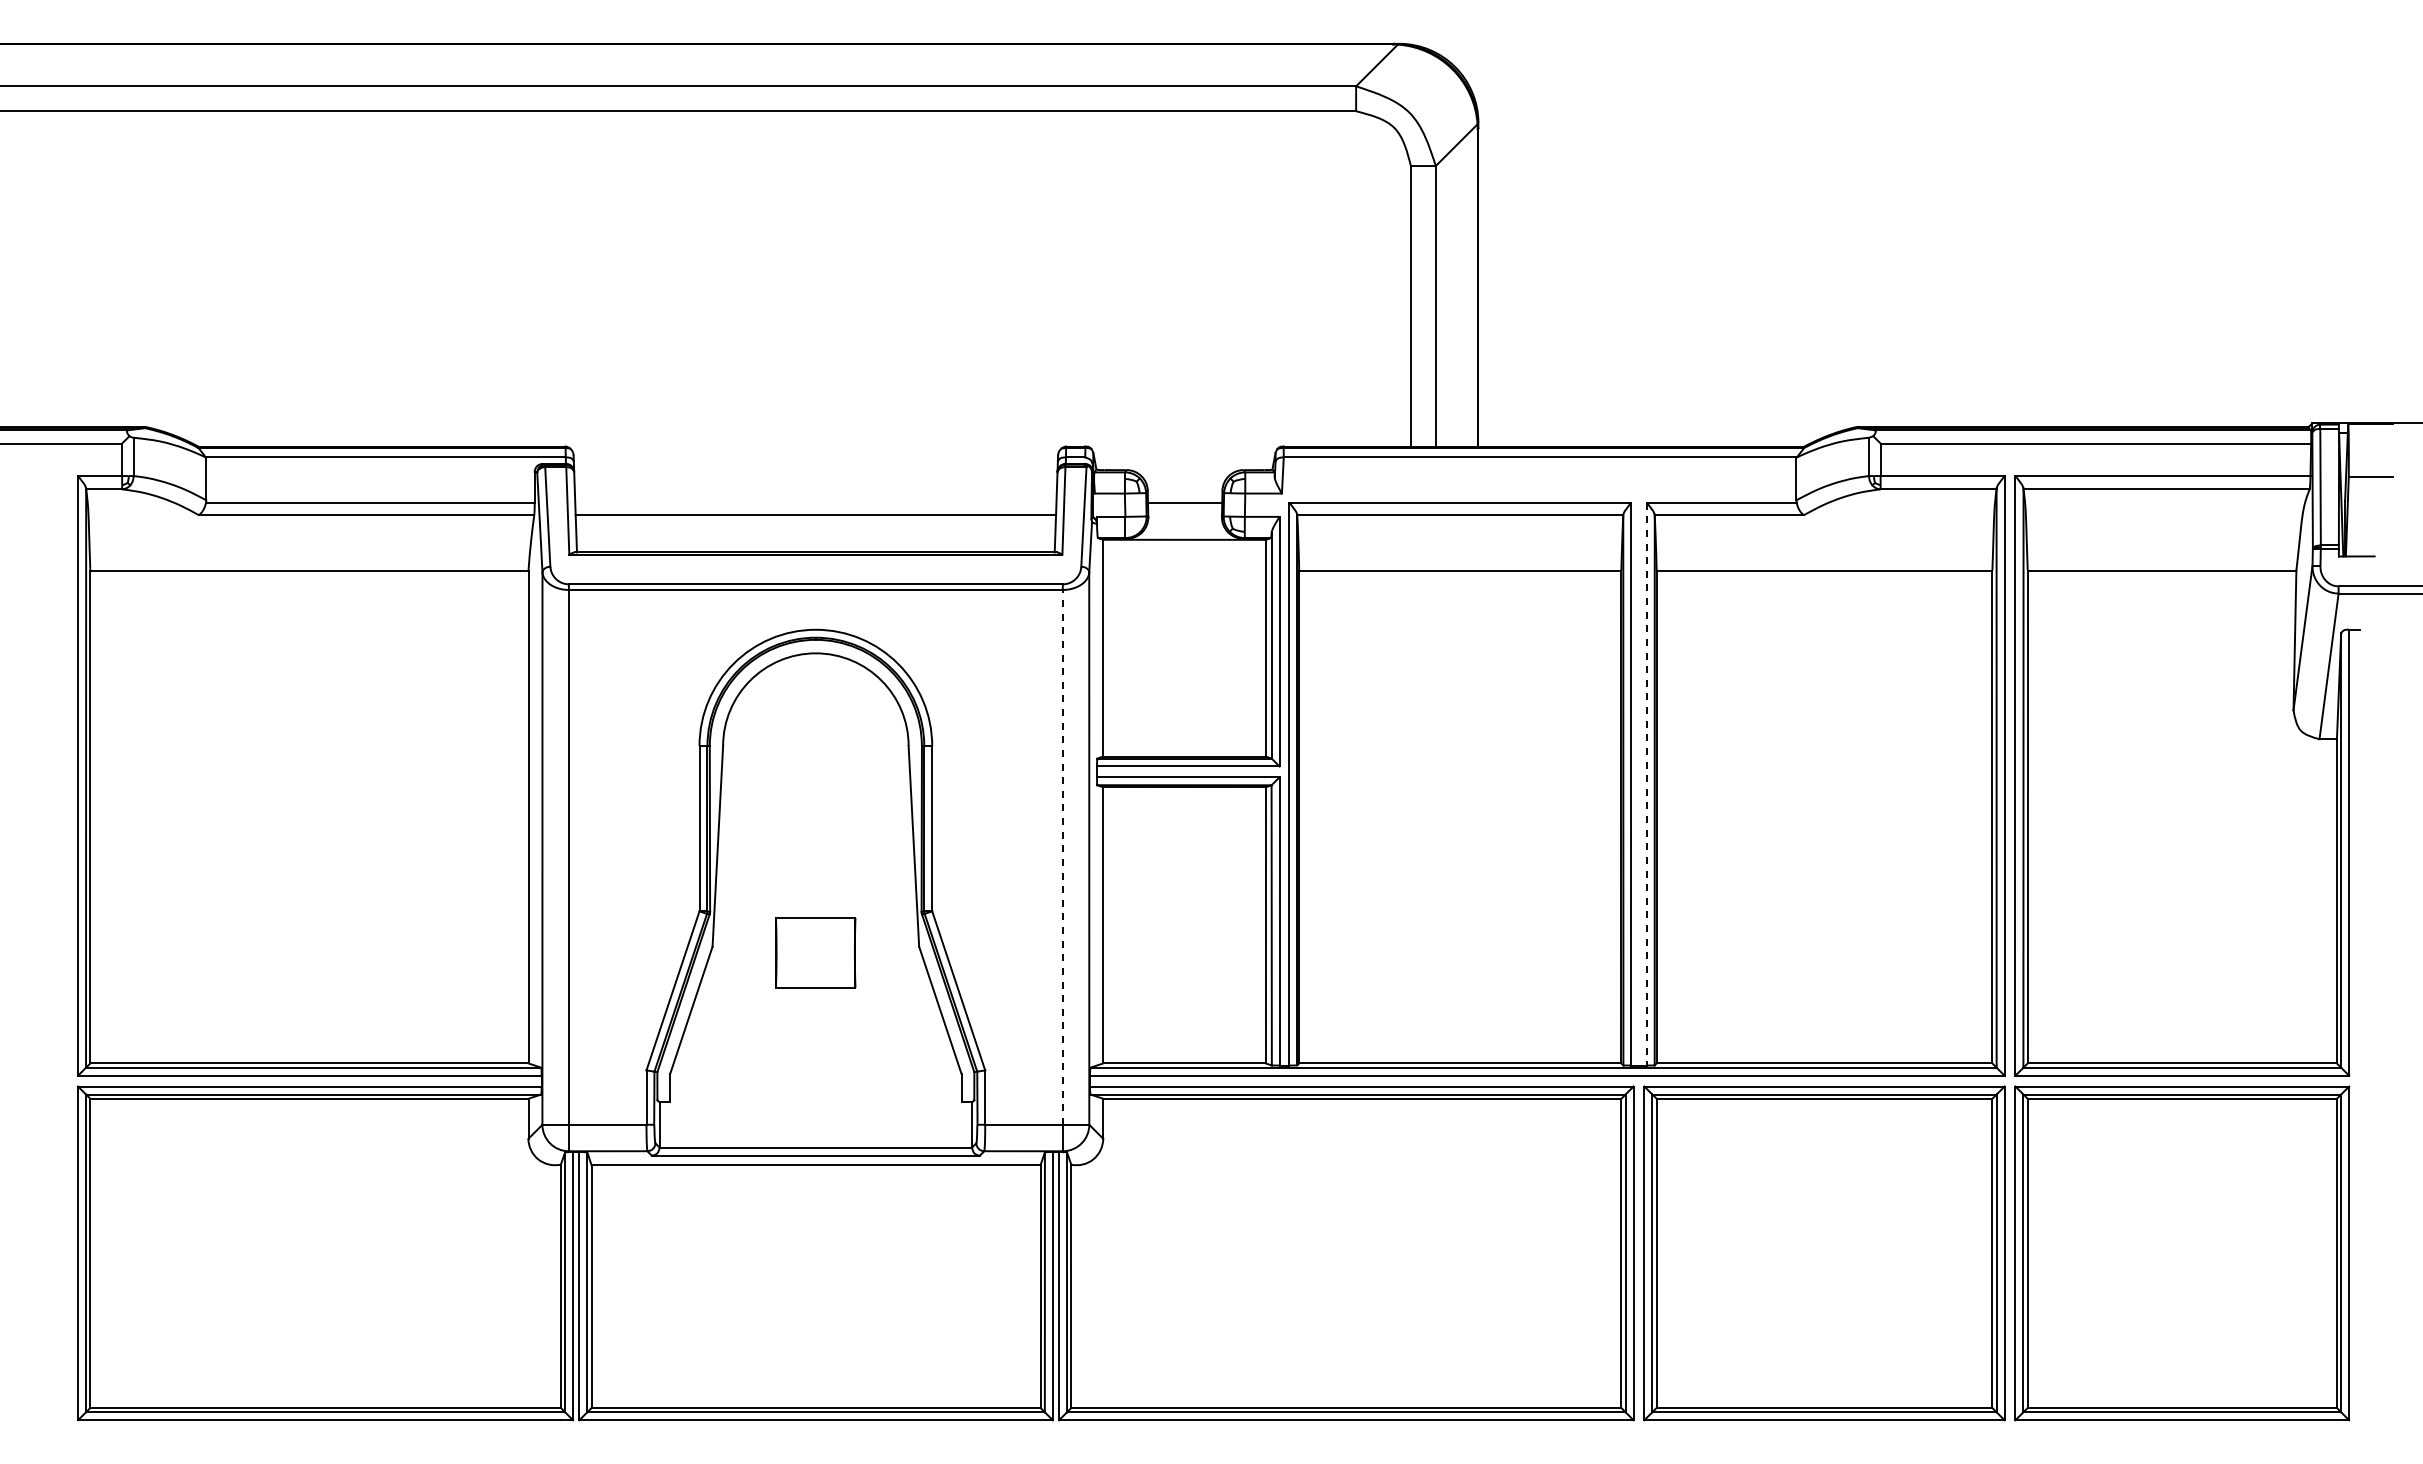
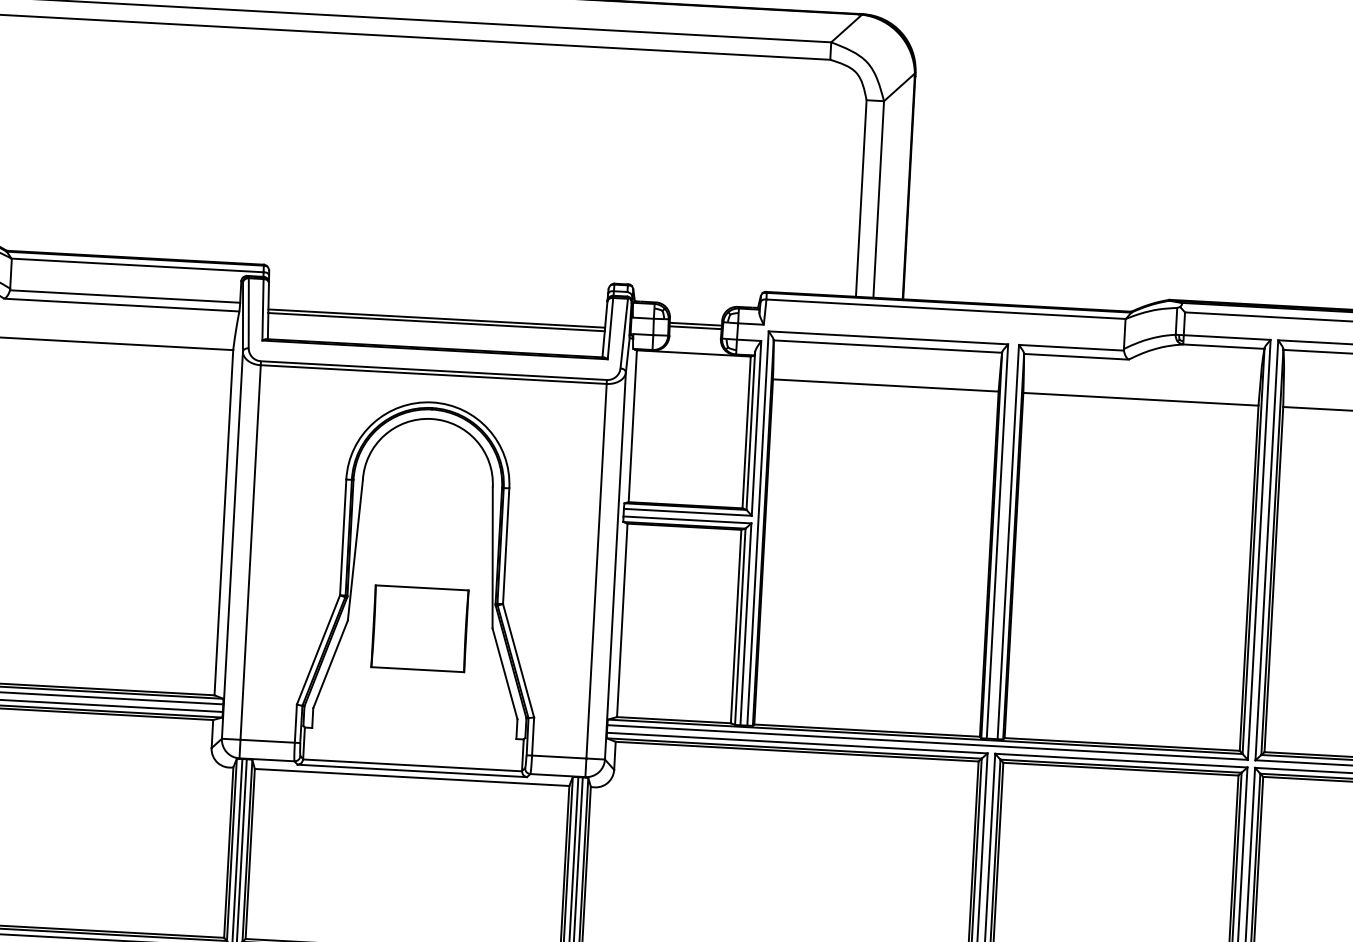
line: (1184, 498) -> (695, 324), added
line: (815, 509) -> (436, 318), added
line: (1646, 784) -> (1008, 542), dashed -> solid
line: (1062, 856) -> (596, 570), dashed -> solid
part: (815, 952) -> (419, 628), size x1.67

